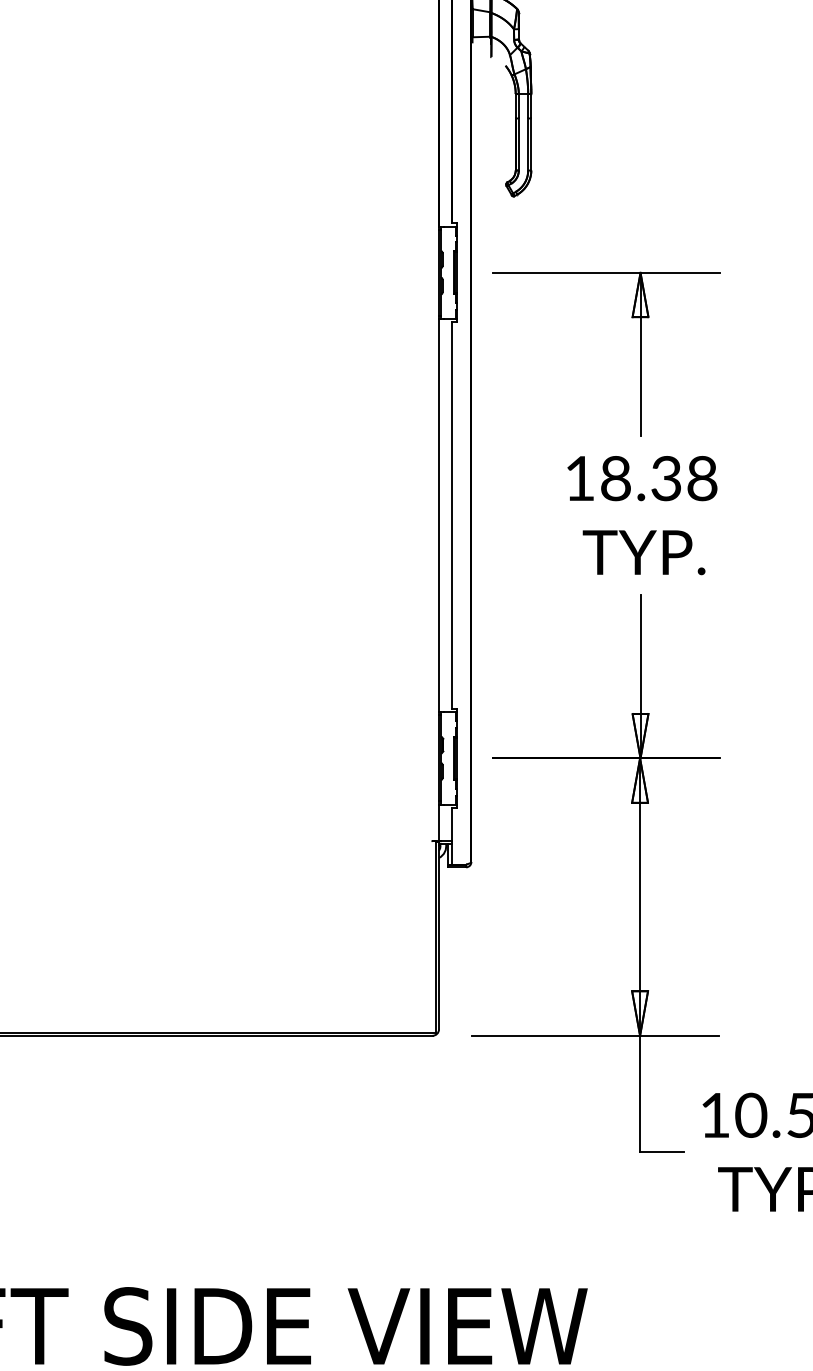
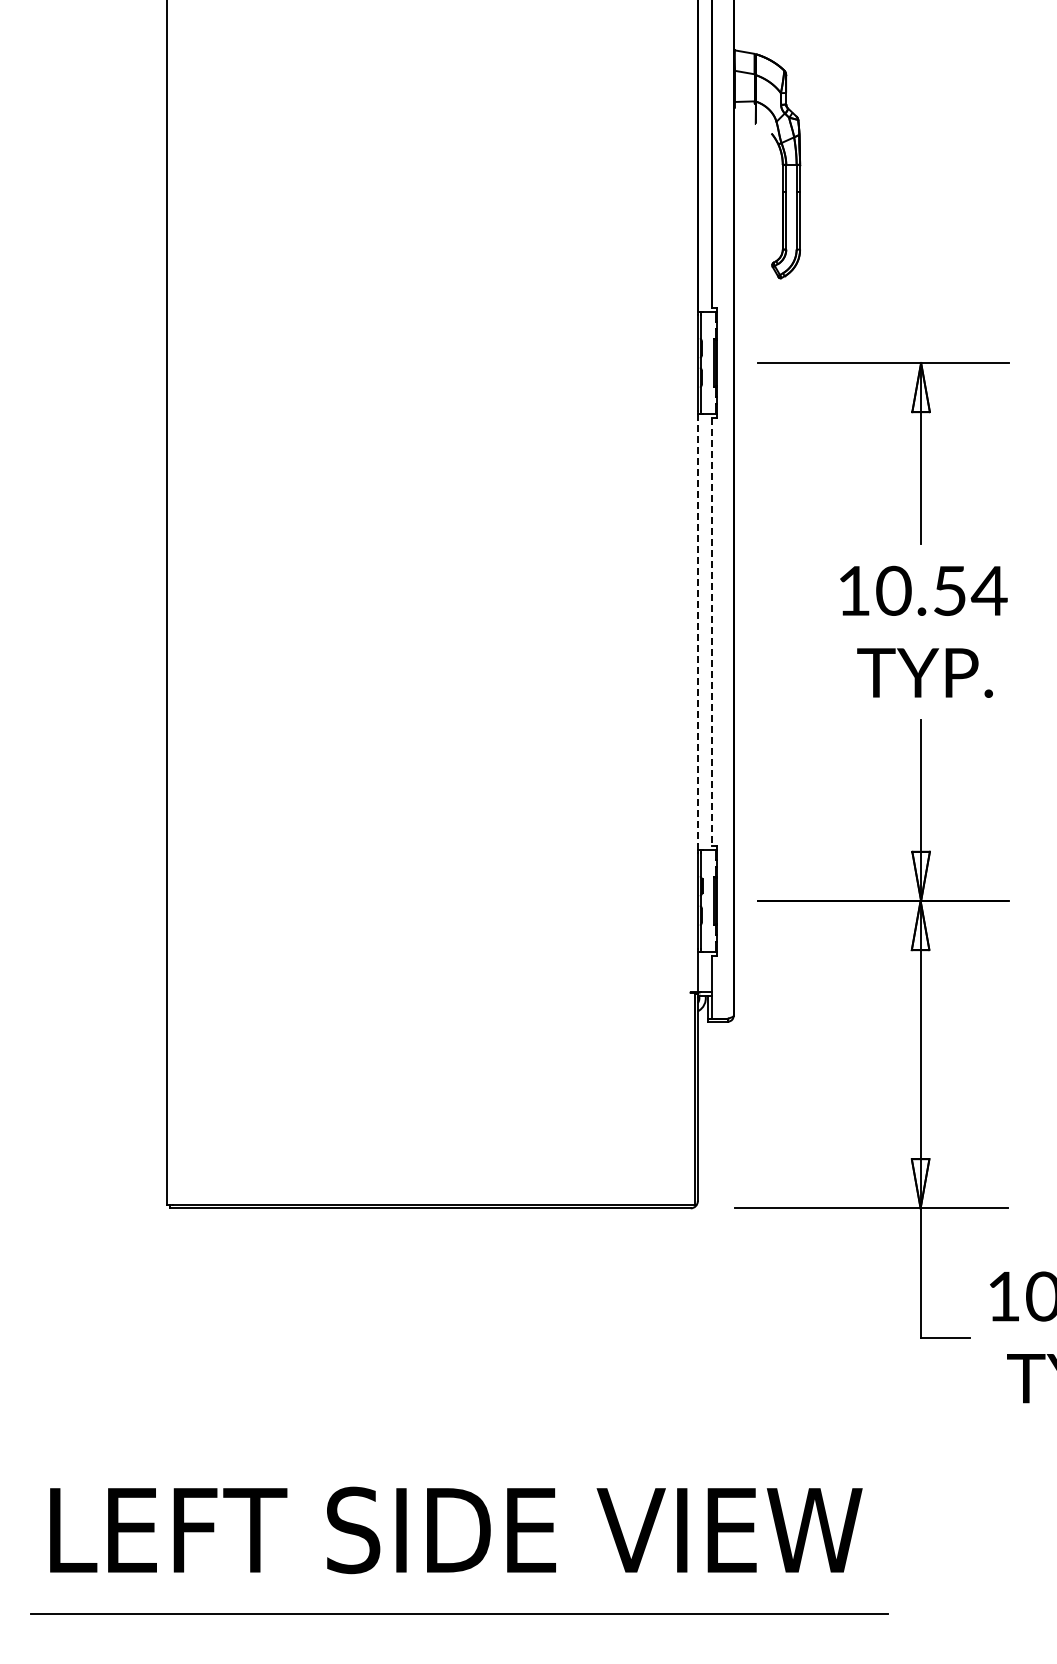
text: (658, 478) -> (941, 590), 18.38 -> 10.54
line: (438, 515) -> (697, 631), solid -> dashed
line: (451, 516) -> (711, 632), solid -> dashed

